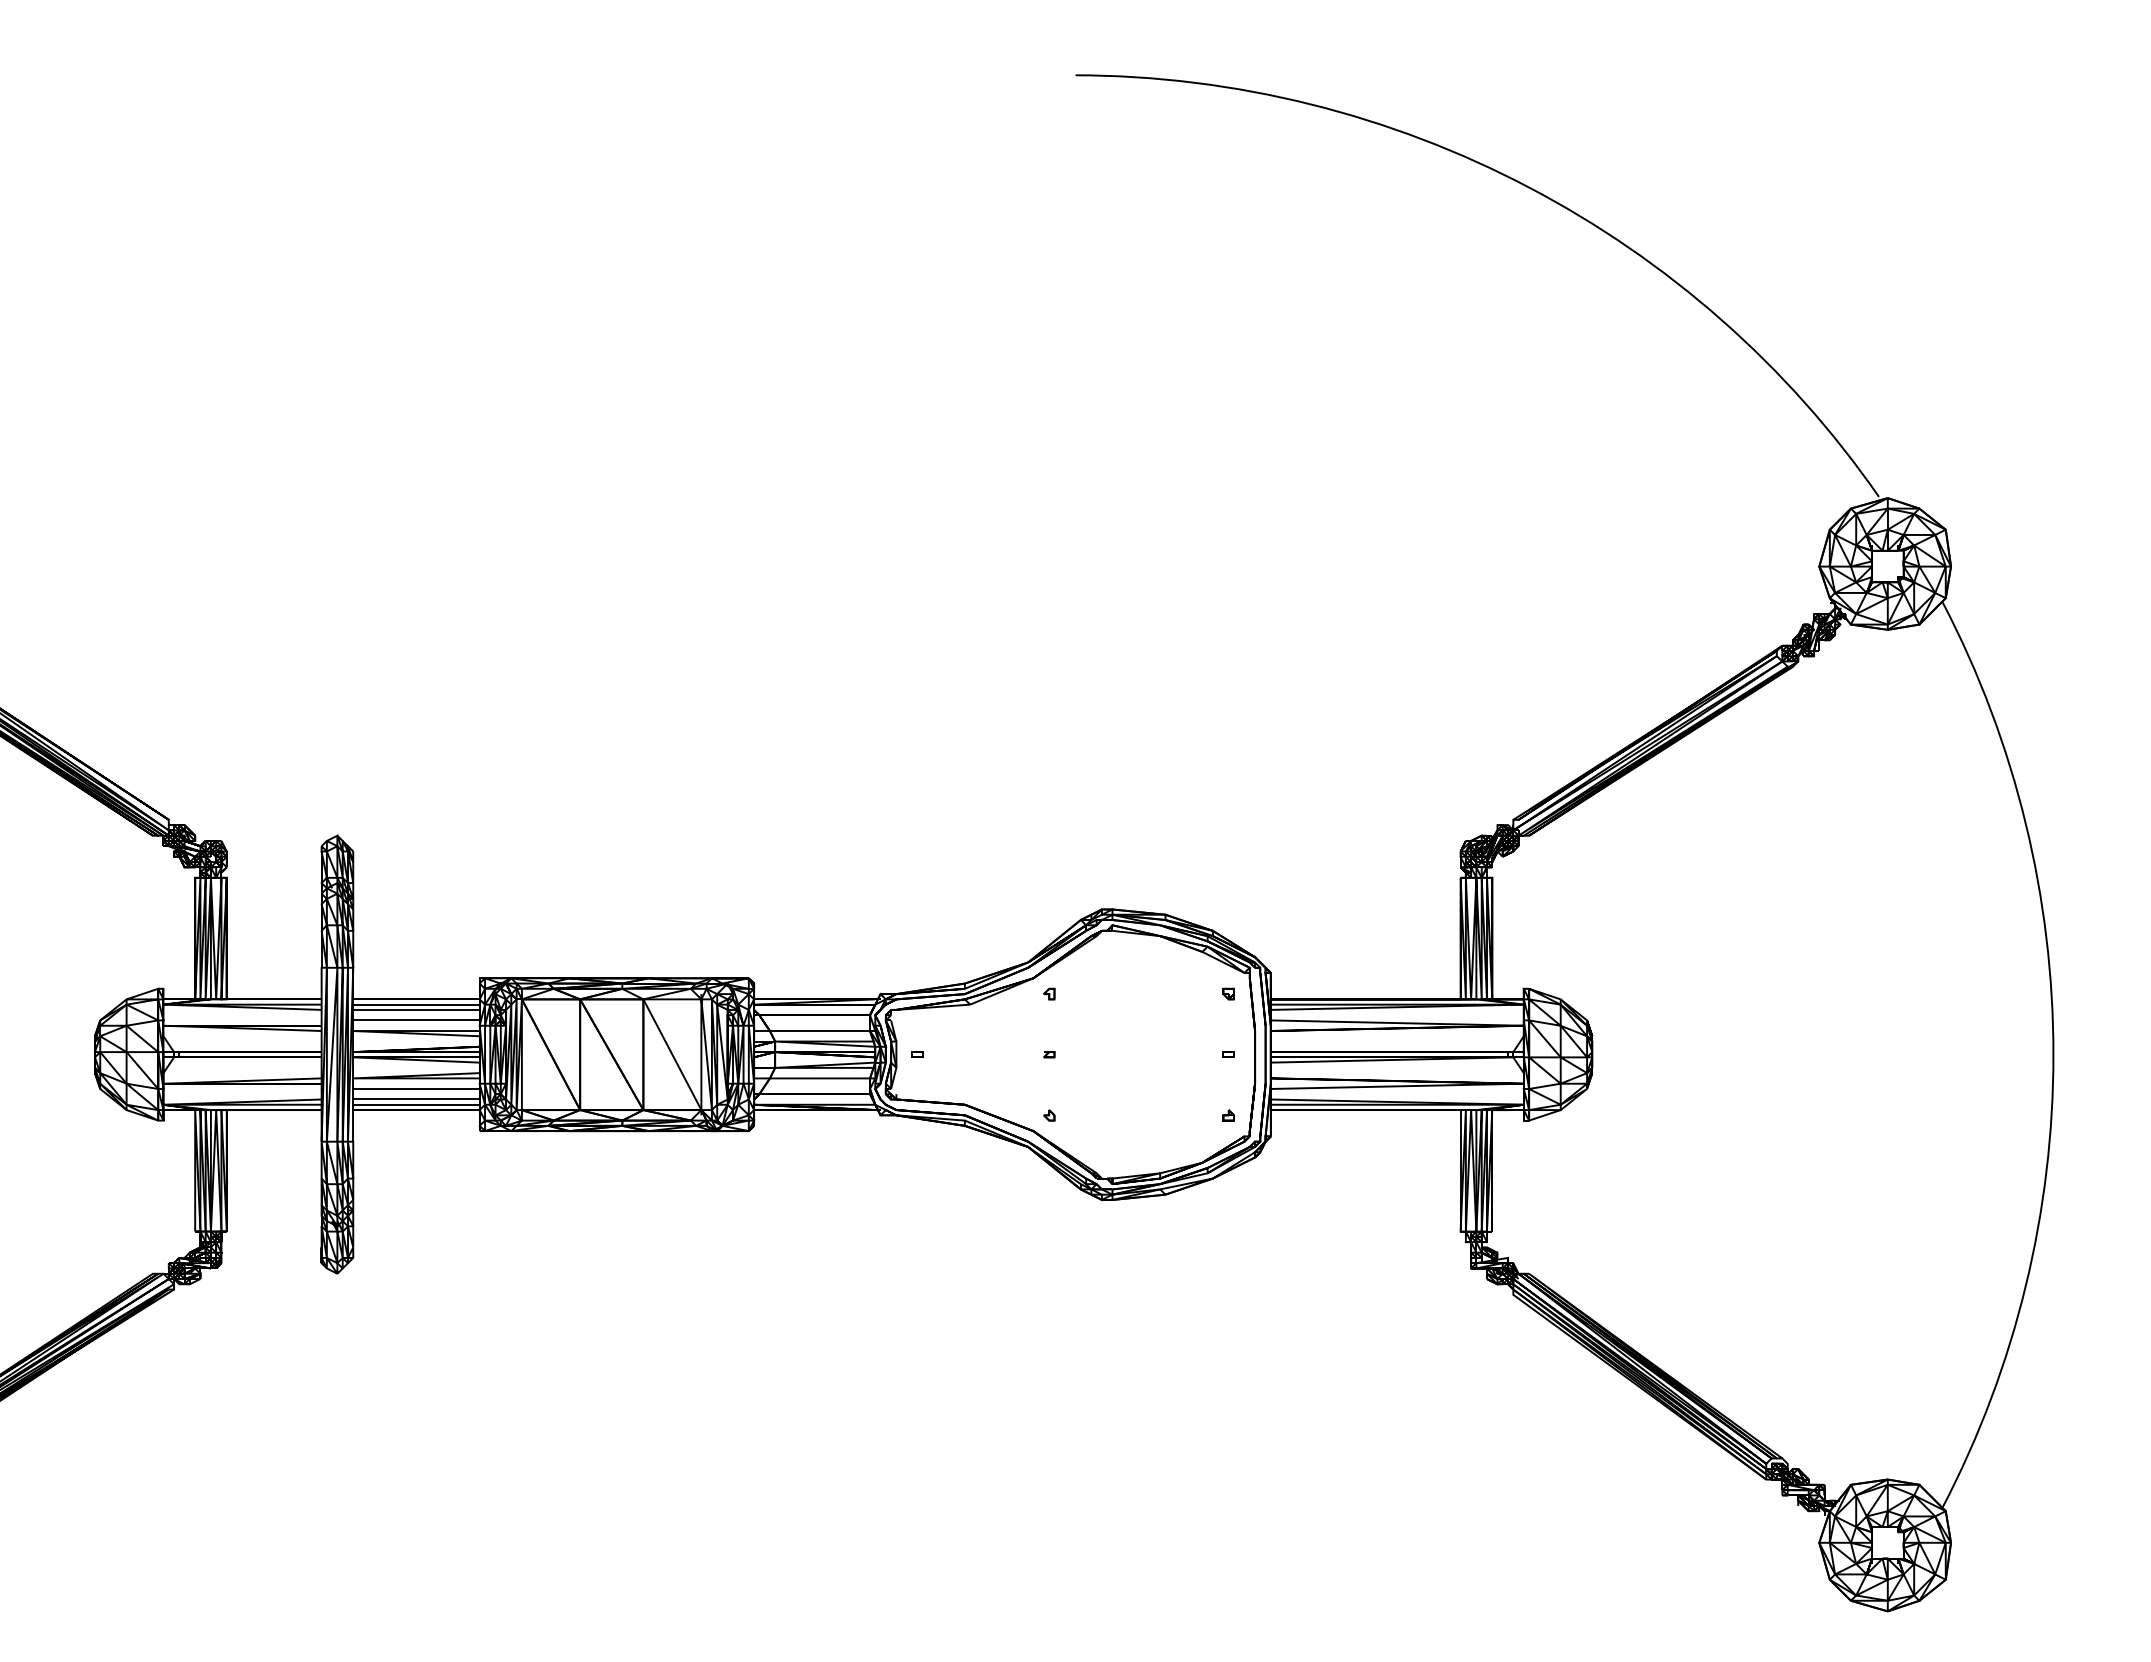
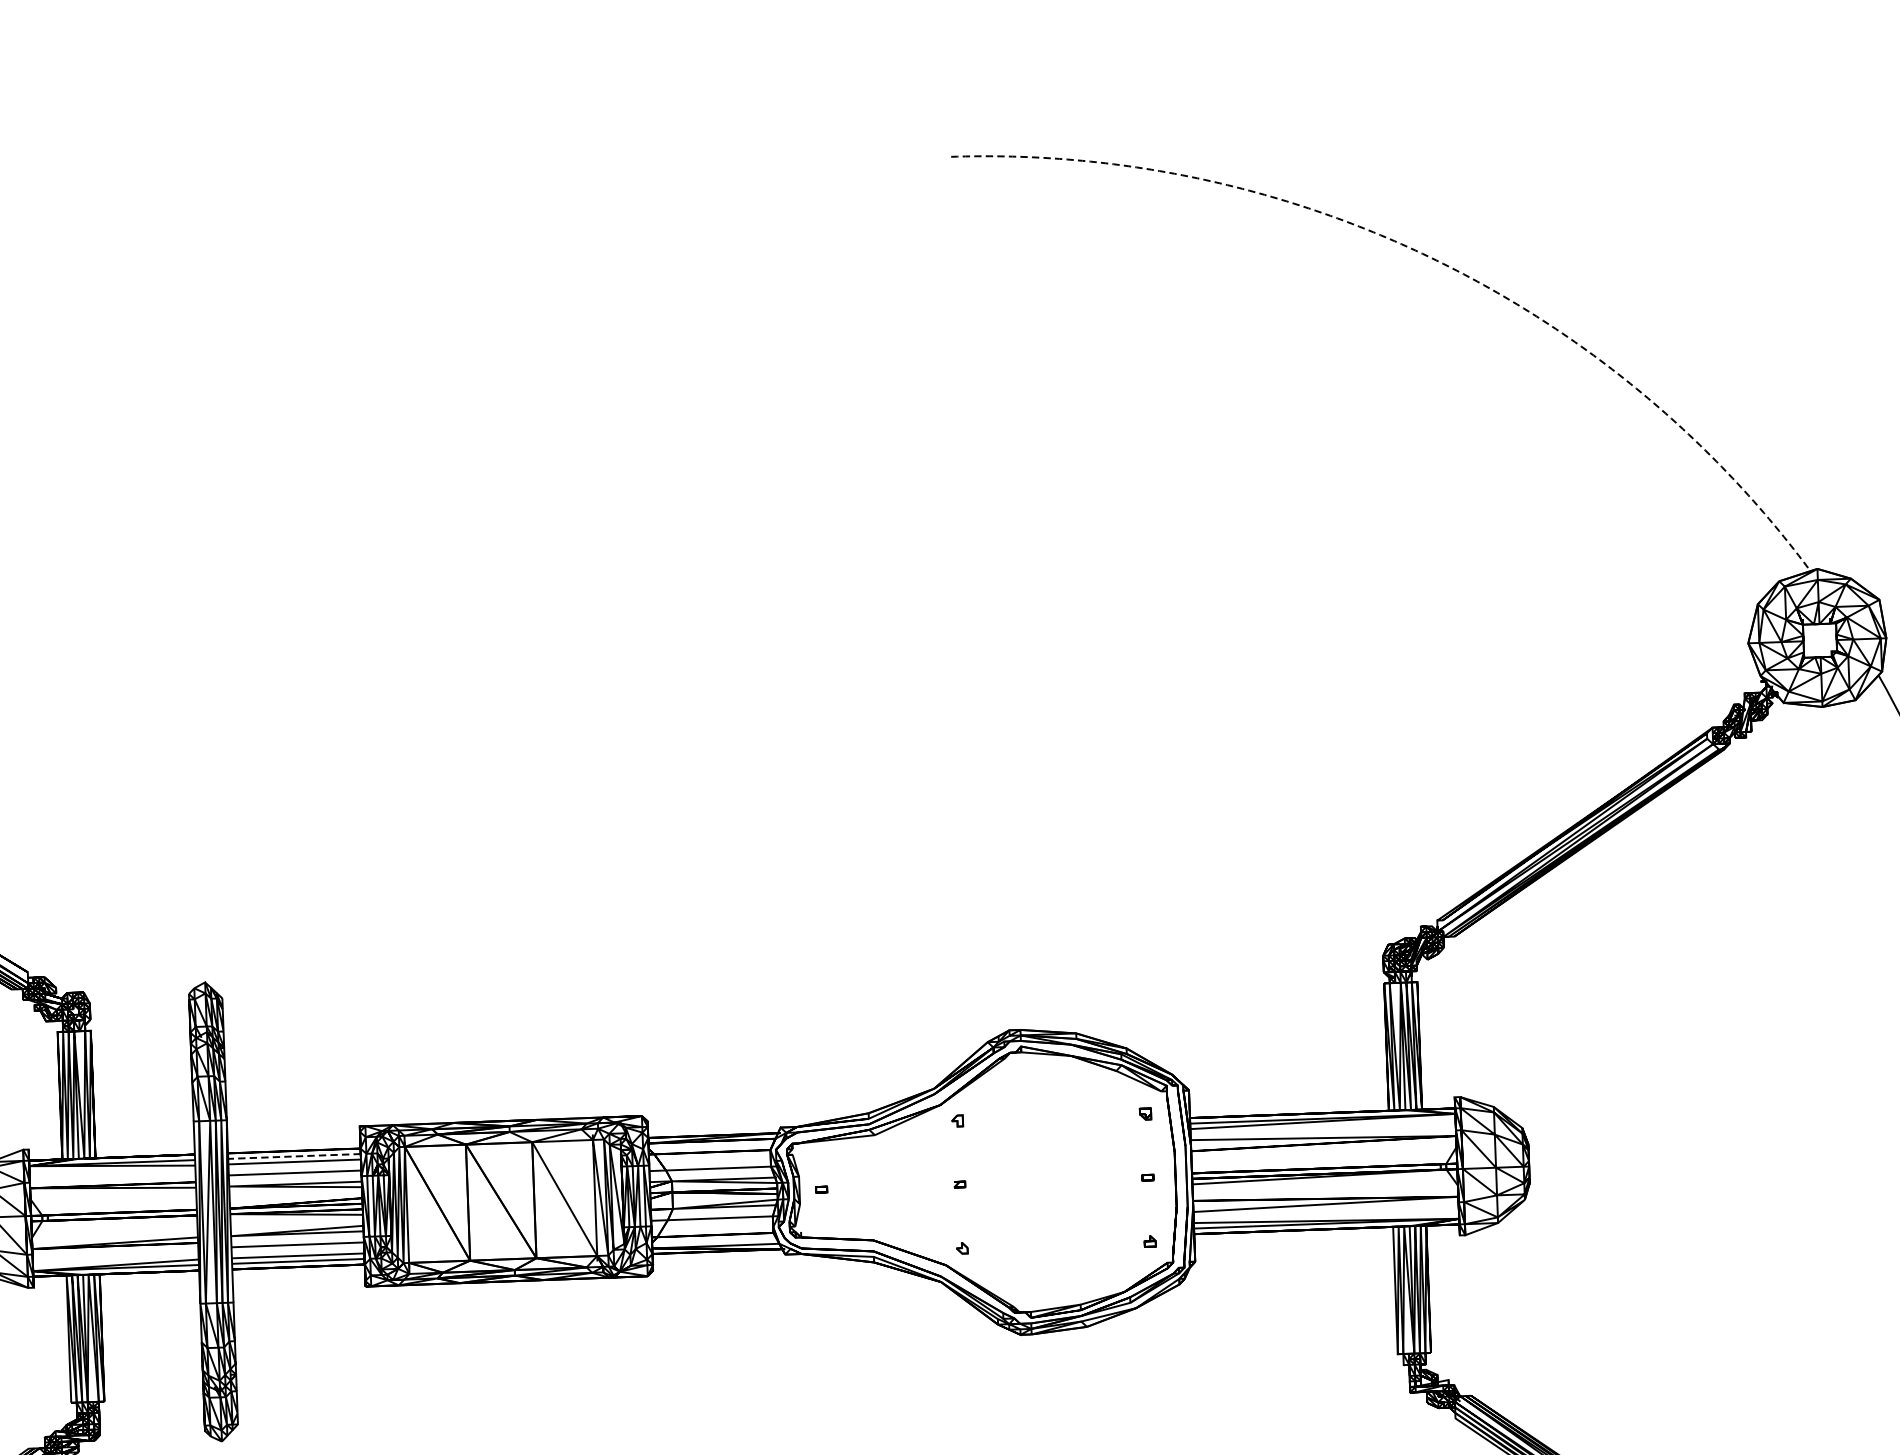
arc: (1529, 187) -> (1429, 257), solid -> dashed
line: (415, 1004) -> (293, 1156), solid -> dashed

